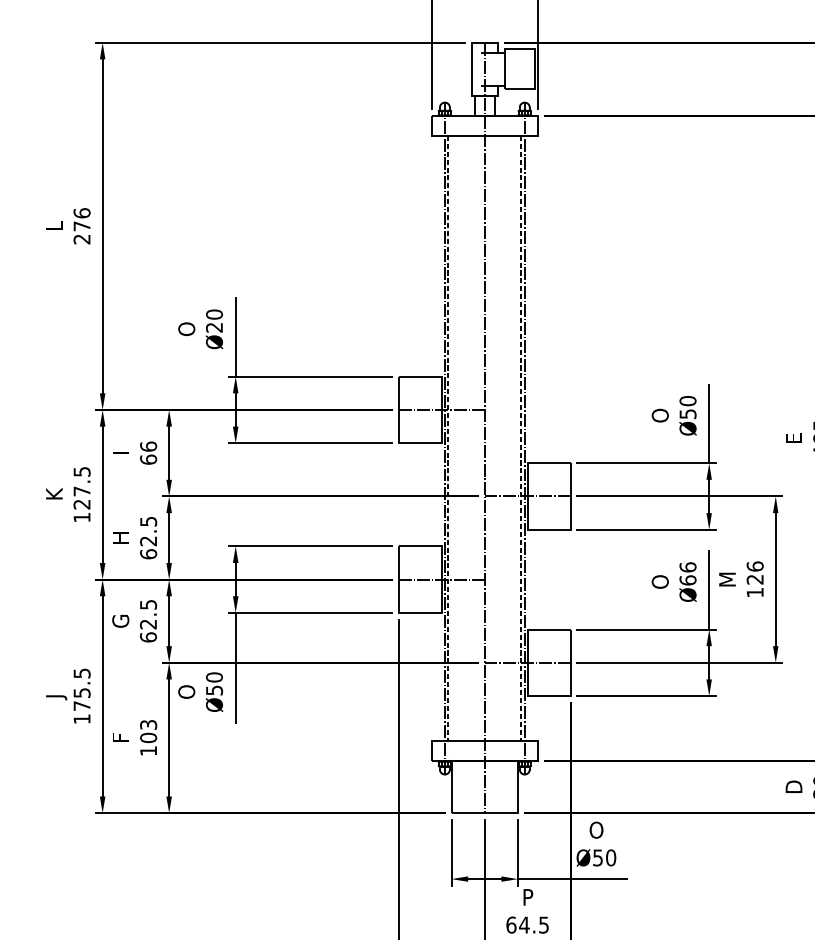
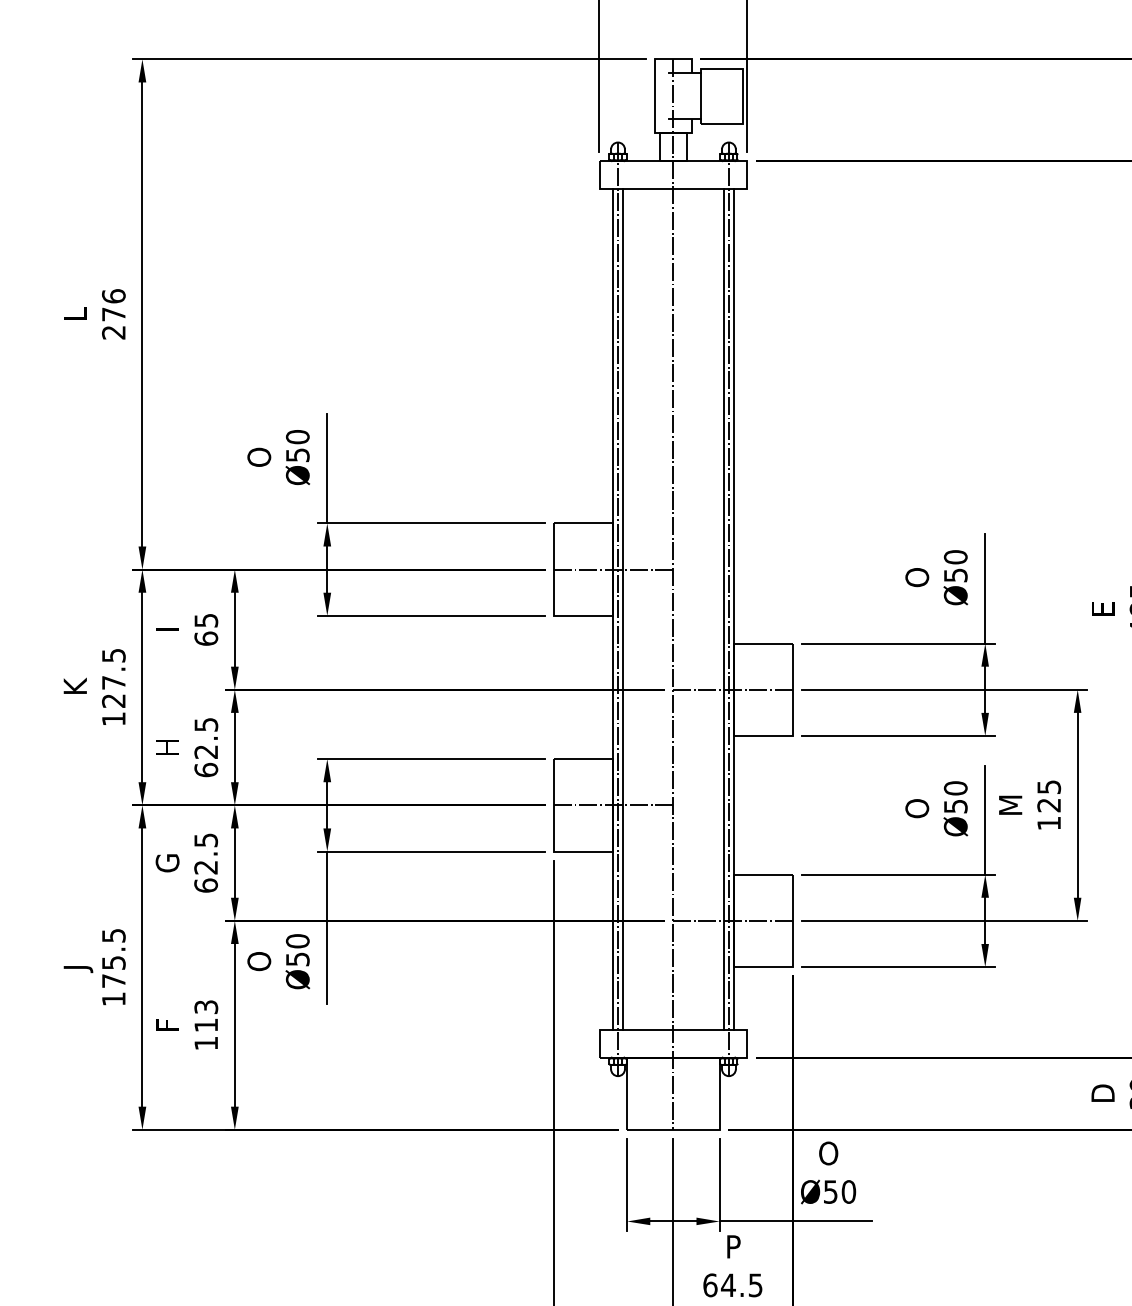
text: (214, 327) -> (297, 455), Ø20 -> Ø50
line: (441, 437) -> (613, 608), added
line: (528, 437) -> (733, 608), added
line: (448, 438) -> (622, 609), dashed -> solid
line: (521, 438) -> (724, 609), dashed -> solid
text: (148, 446) -> (206, 620), 66 -> 65
text: (755, 566) -> (1049, 787), 126 -> 125
text: (687, 573) -> (955, 797), Ø66 -> Ø50
text: (148, 738) -> (206, 1025), 103 -> 113

